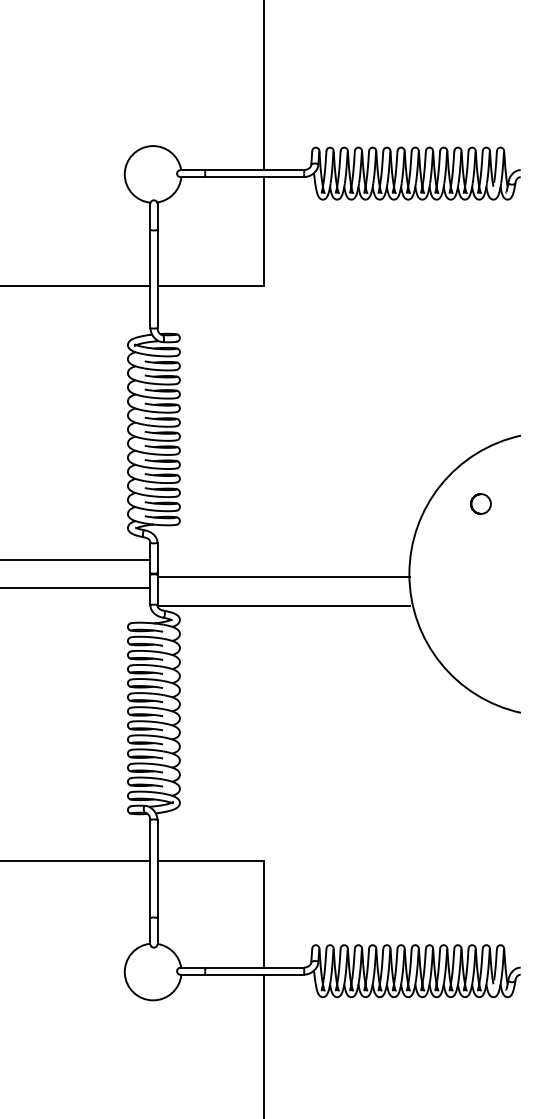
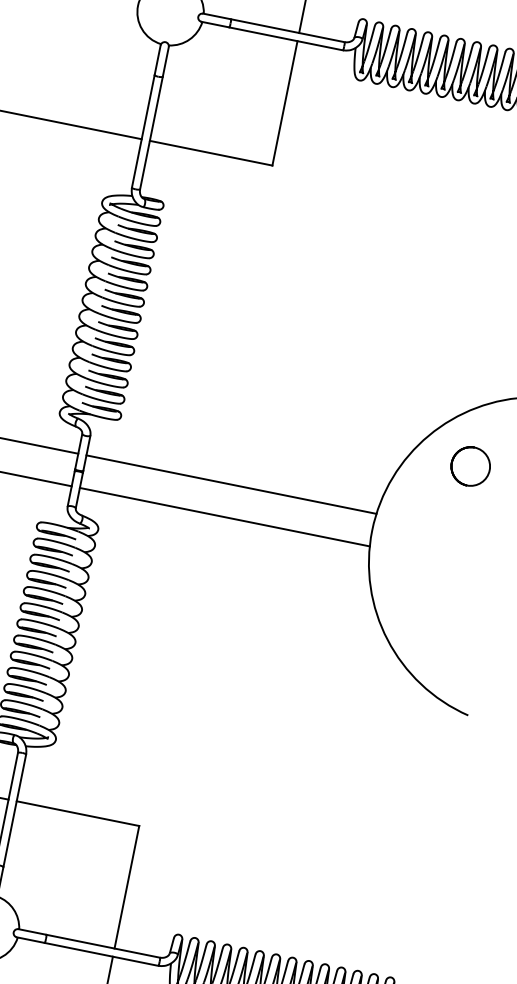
circle: (480, 503) -> (470, 465), size x1.67
line: (283, 576) -> (231, 484), moved
line: (283, 605) -> (224, 516), moved

